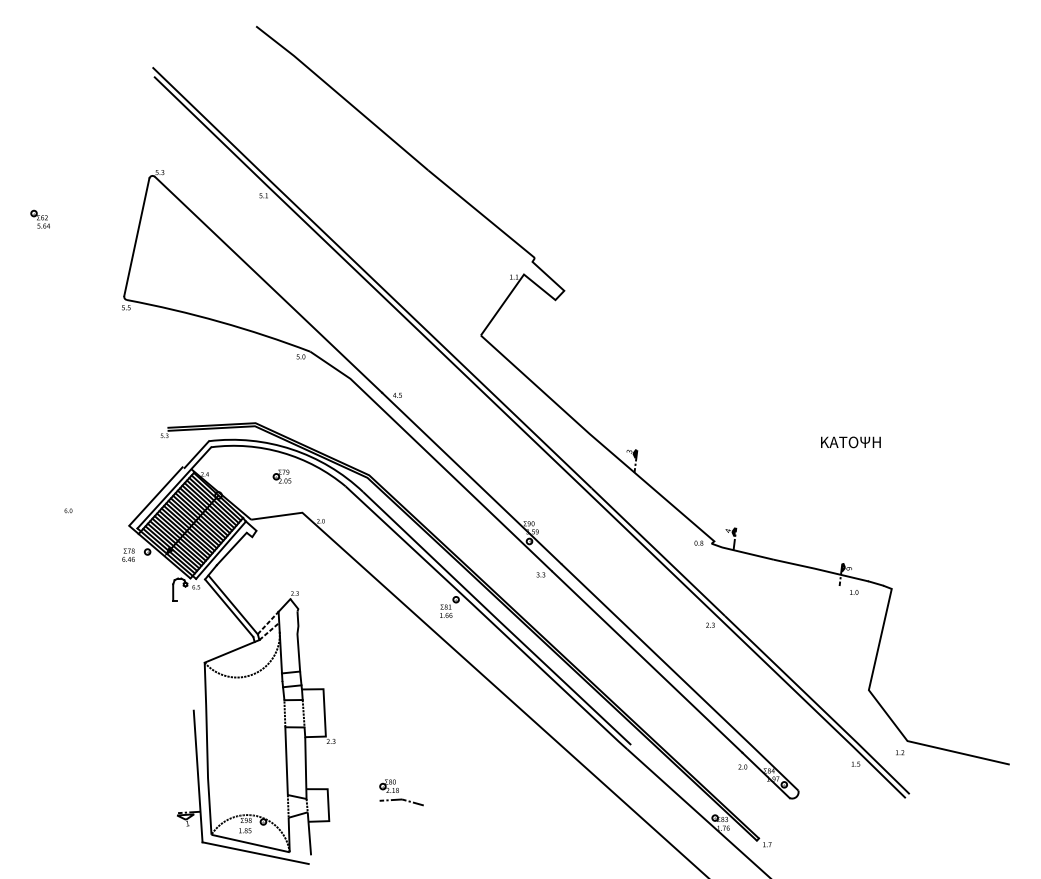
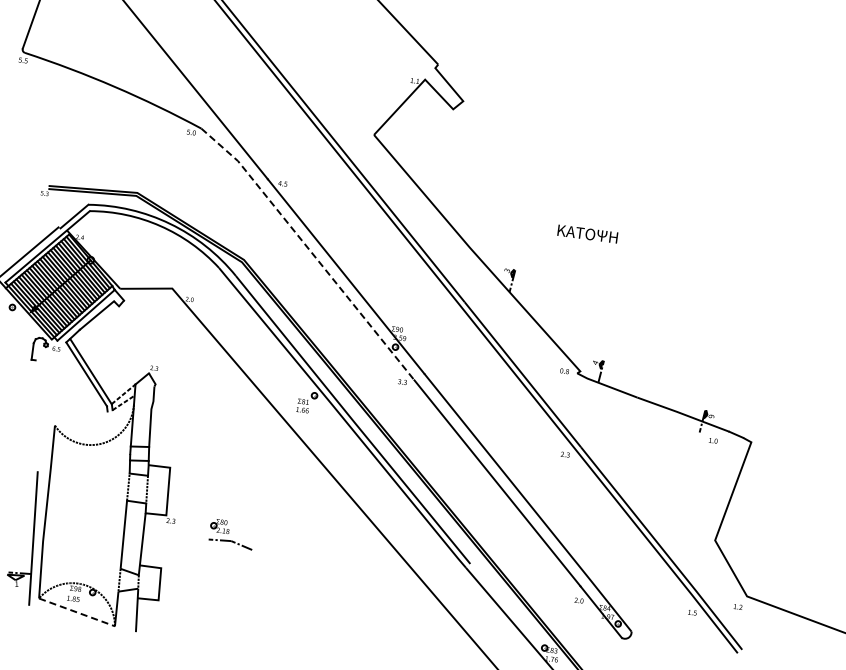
text: (850, 442) -> (587, 234), moved
line: (433, 458) -> (310, 251), solid -> dashed
part: (281, 476) -> (156, 249), removed
line: (231, 651) -> (83, 417), removed
part: (401, 792) -> (231, 534), moved
line: (251, 843) -> (77, 612), solid -> dashed
line: (255, 853) -> (80, 622), removed

